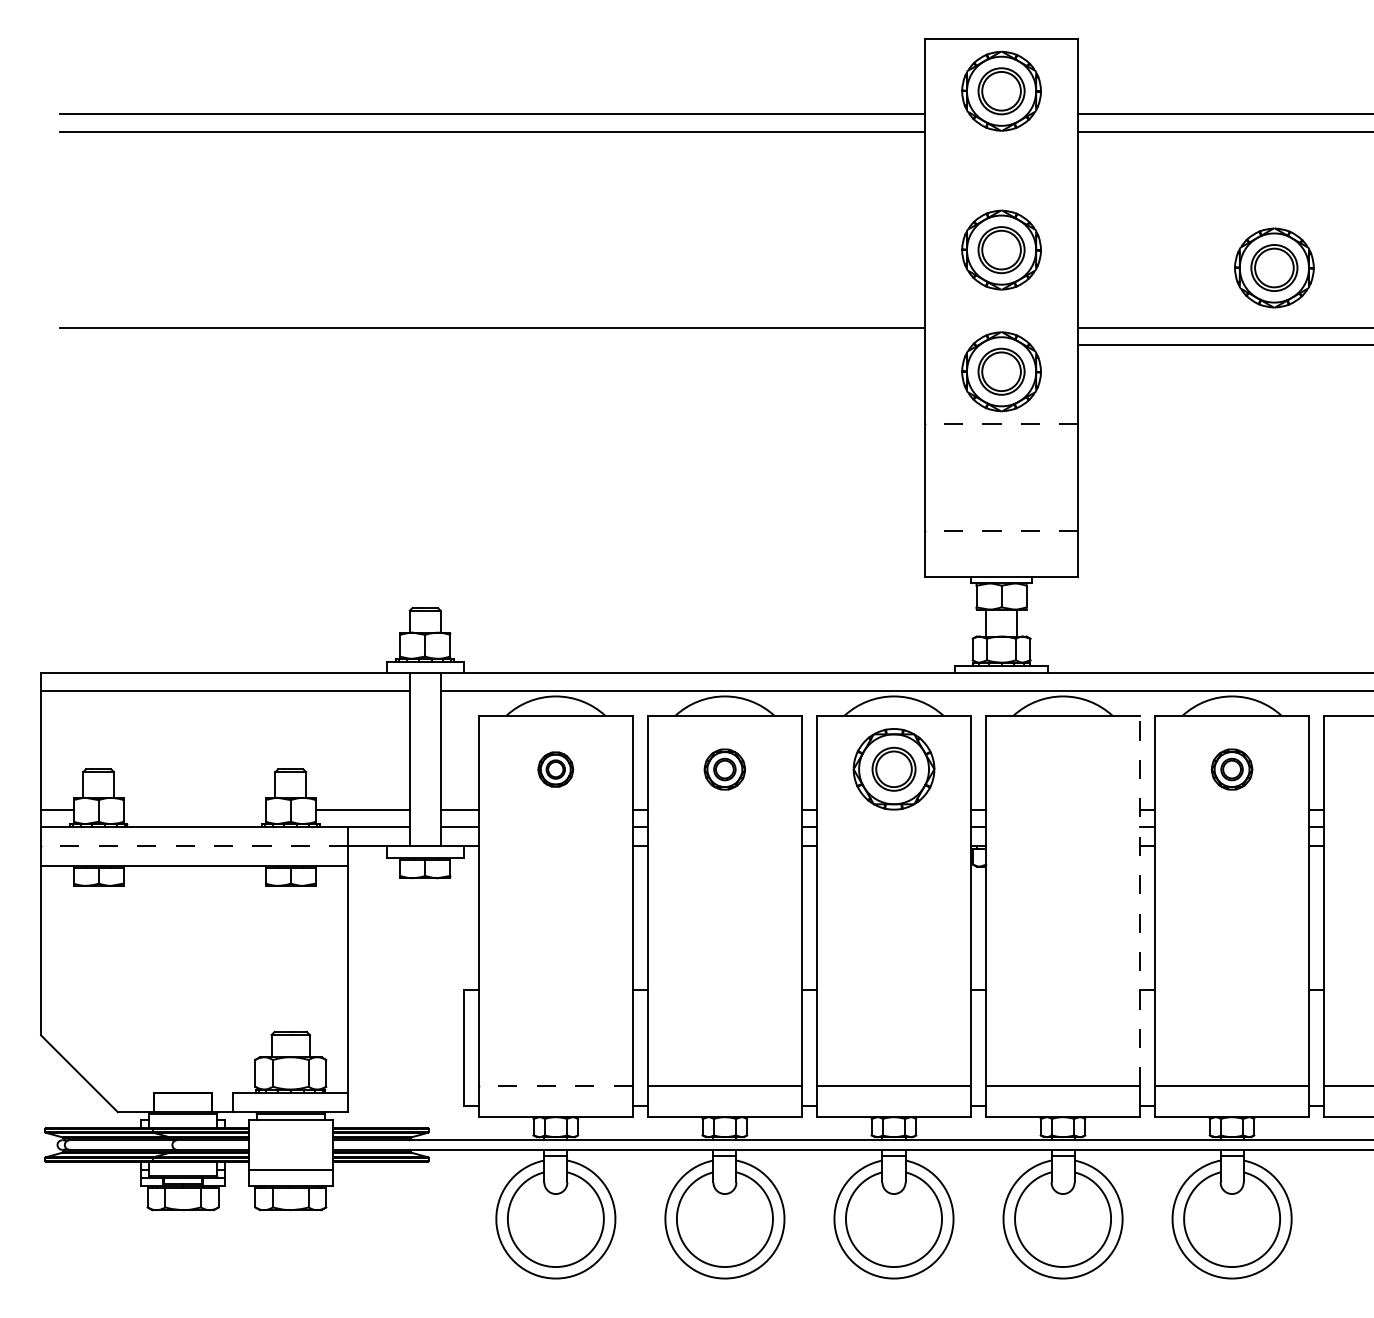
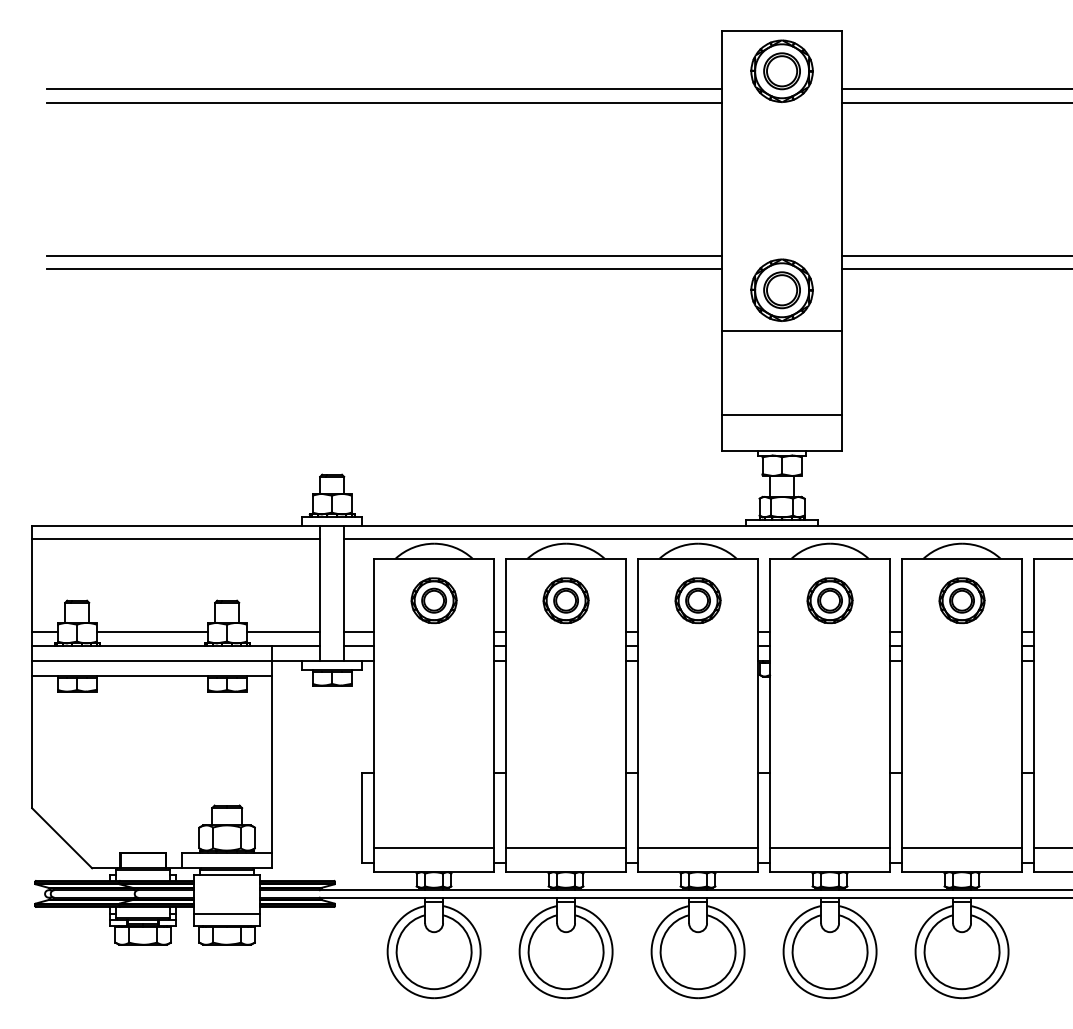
part: (1000, 249) -> (781, 194), removed
part: (1273, 267) -> (994, 208), removed
line: (492, 345) -> (384, 269), added
line: (1002, 423) -> (782, 330), dashed -> solid
line: (1002, 530) -> (782, 414), dashed -> solid
part: (555, 769) -> (433, 600), size x1.67
part: (724, 769) -> (565, 600), size x1.43
part: (893, 769) -> (697, 600), size x0.71
part: (1062, 769) -> (829, 600), added
part: (1231, 769) -> (961, 600), size x1.43
line: (193, 810) -> (151, 632), added
line: (195, 846) -> (152, 660), dashed -> solid
line: (1140, 901) -> (890, 703), dashed -> solid
line: (556, 1086) -> (434, 848), dashed -> solid

